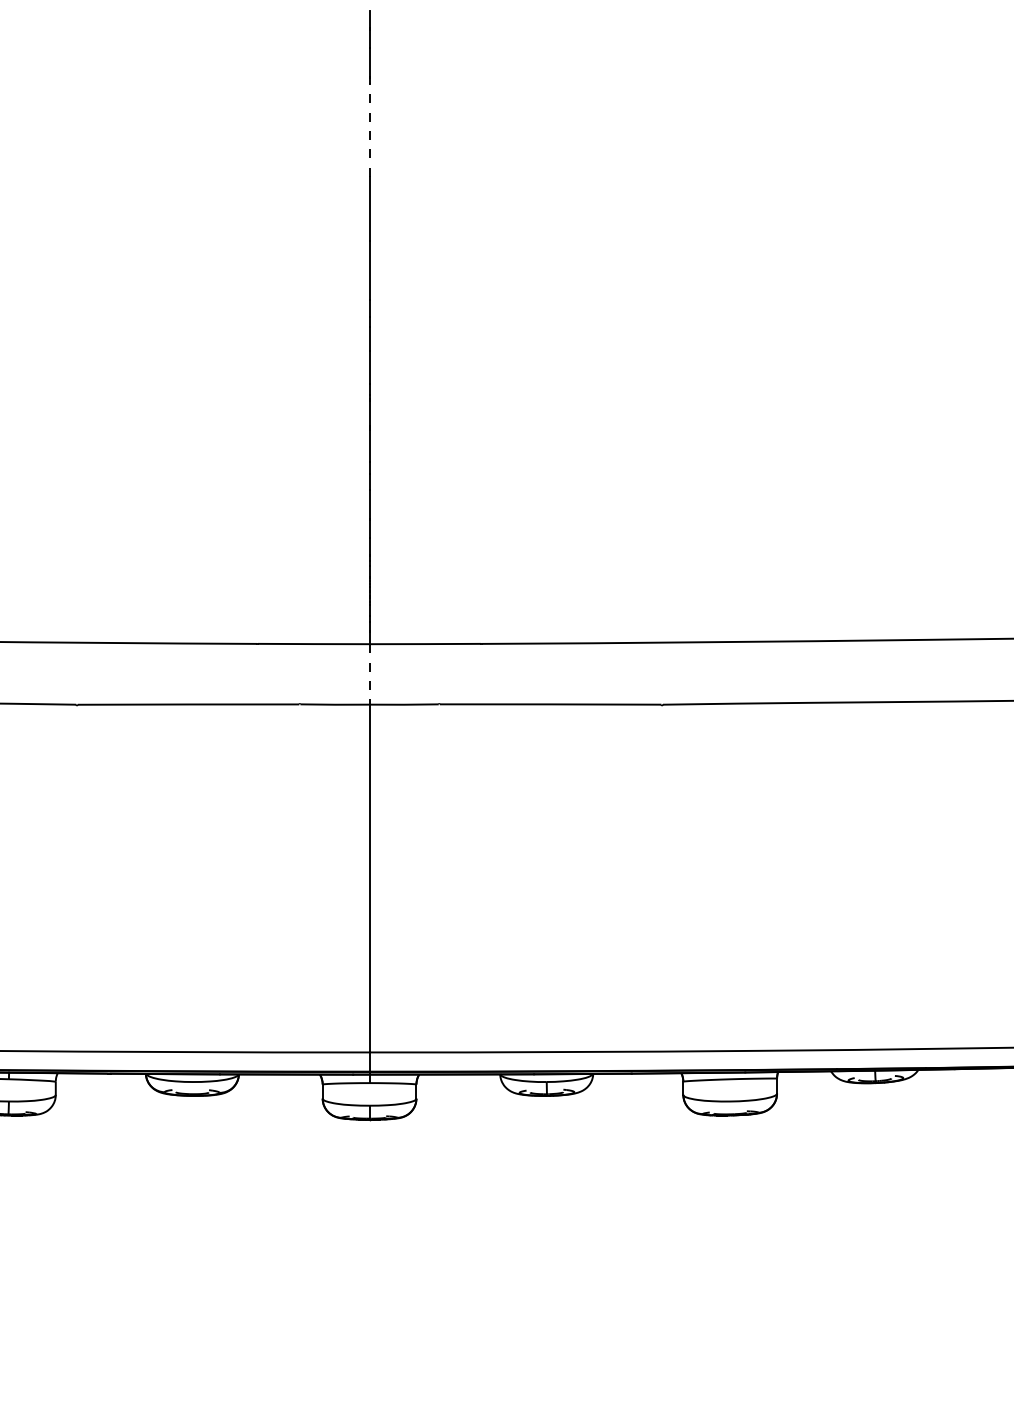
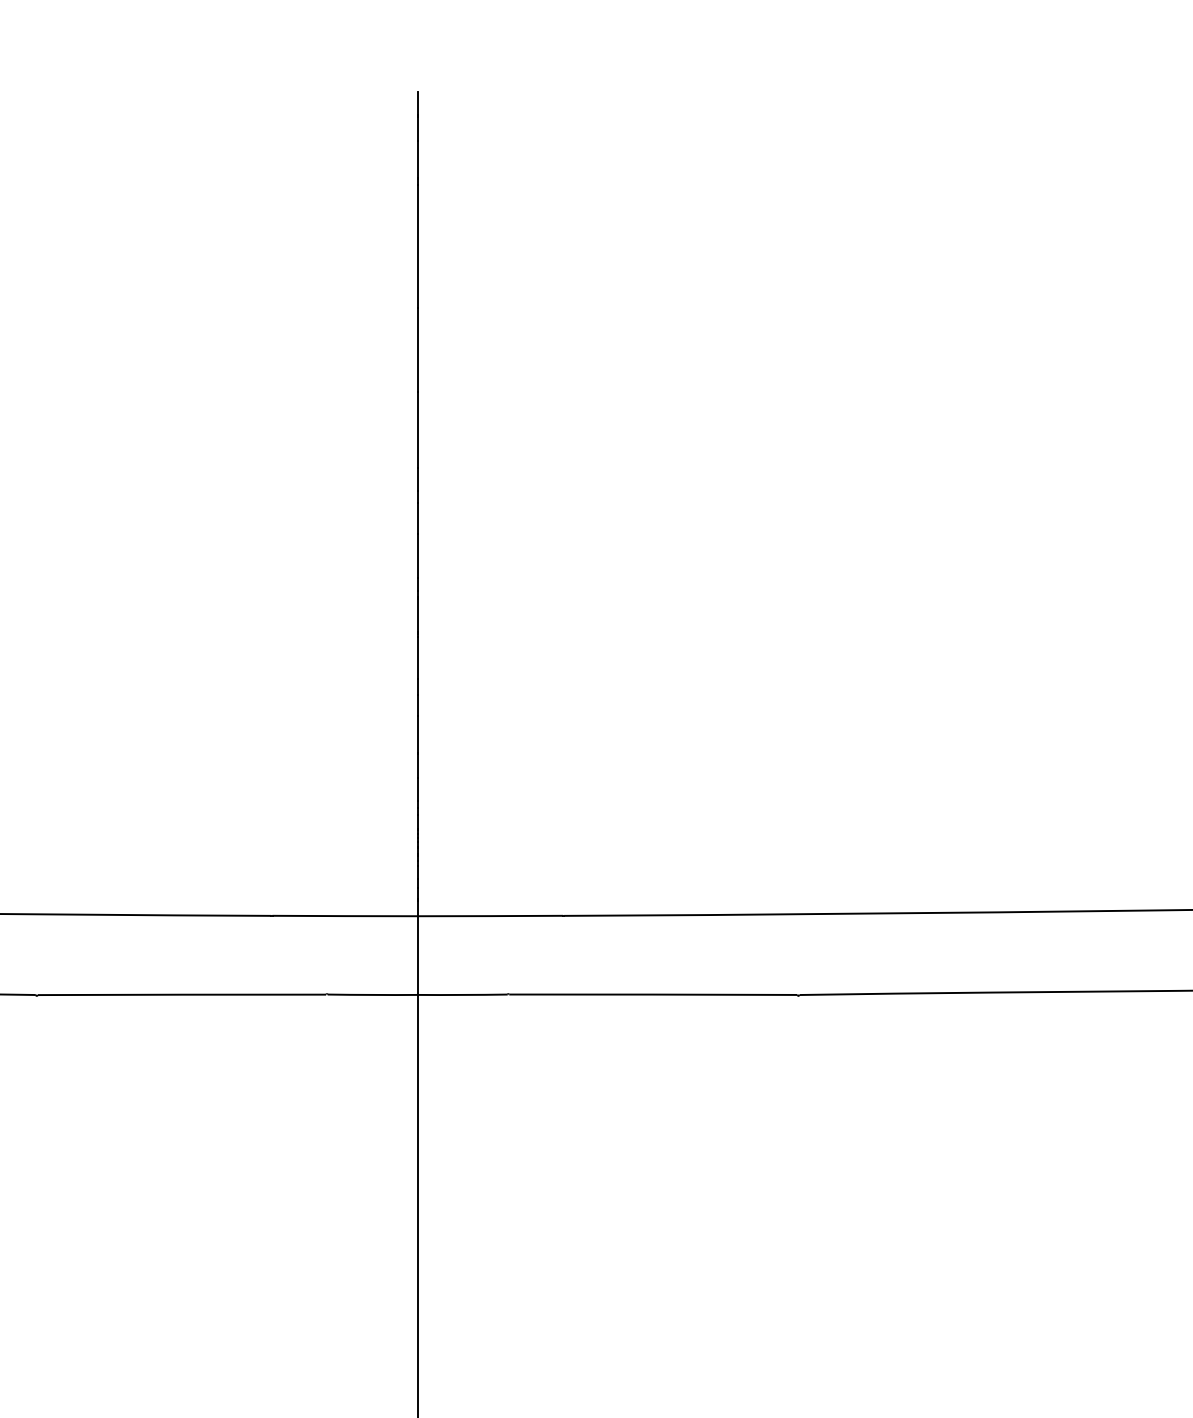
line: (369, 129) -> (417, 246), dashed -> solid
line: (369, 674) -> (417, 955), dashed -> solid

